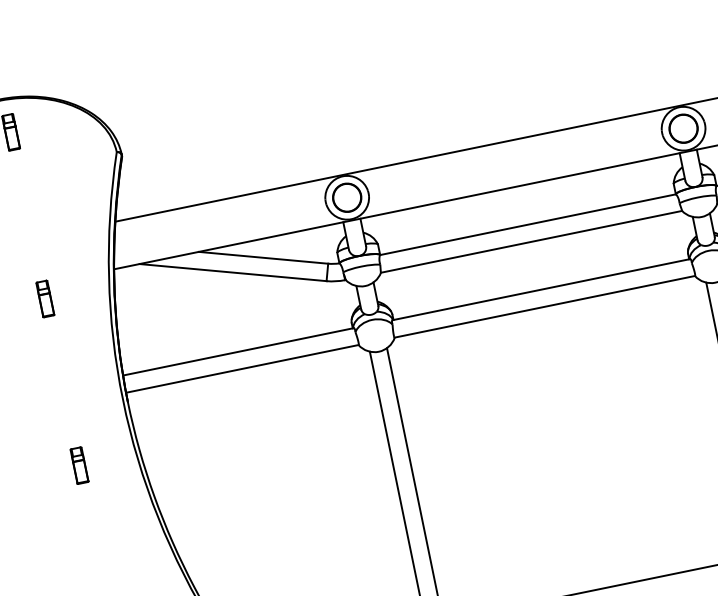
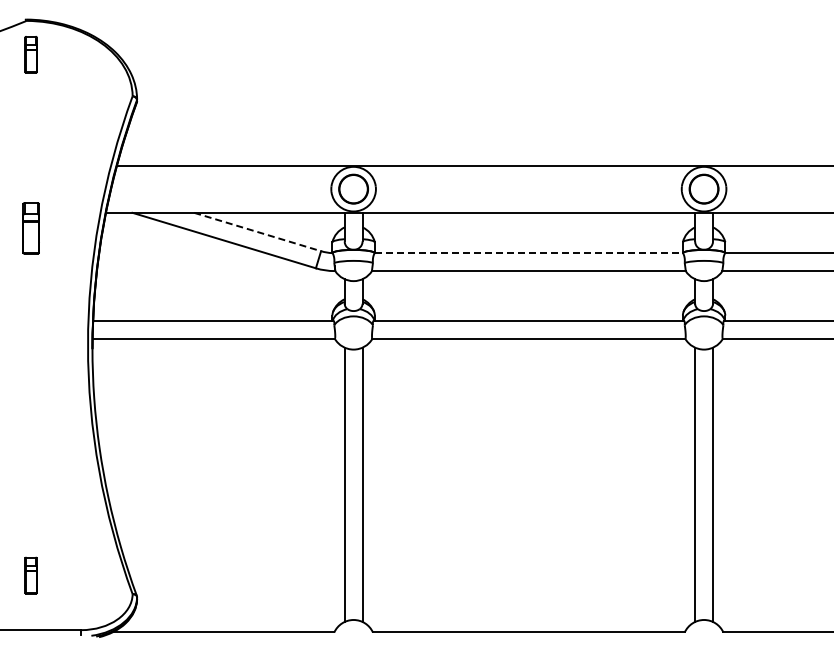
line: (528, 224) -> (529, 253), solid -> dashed
line: (264, 258) -> (258, 232), solid -> dashed
part: (44, 299) -> (30, 228), size x1.4
part: (78, 465) -> (30, 401), removed

